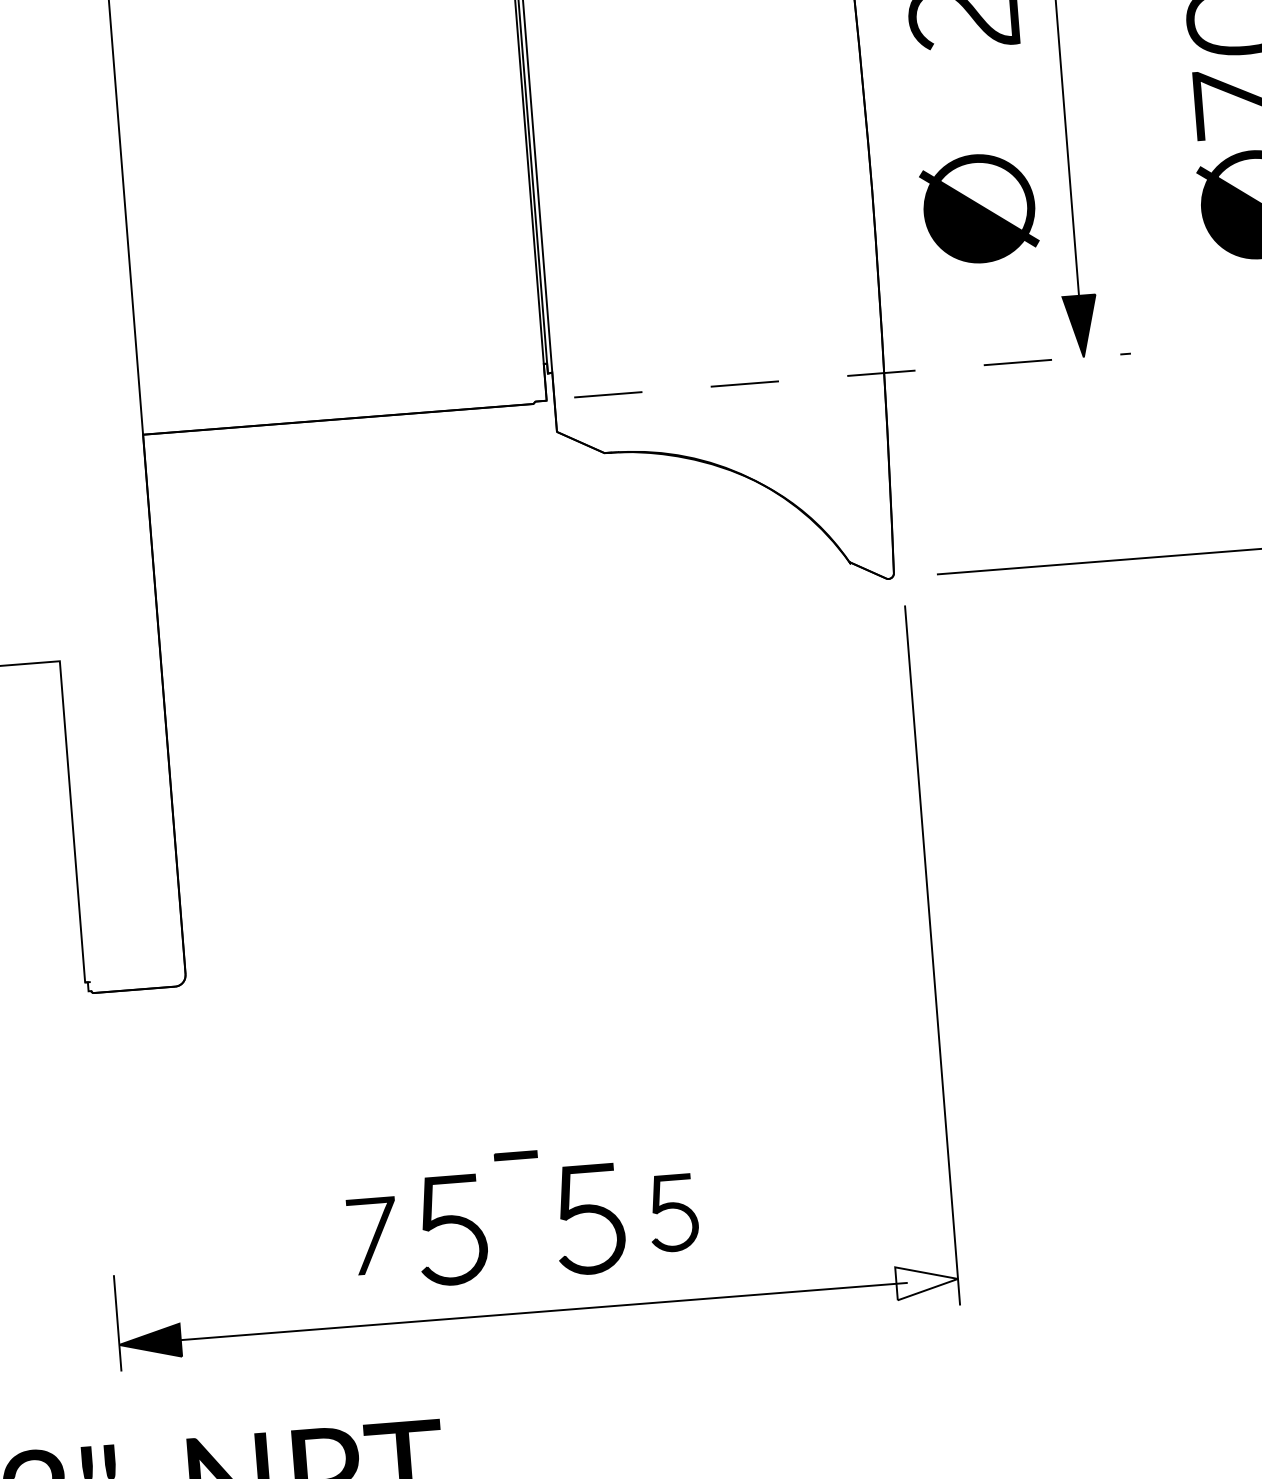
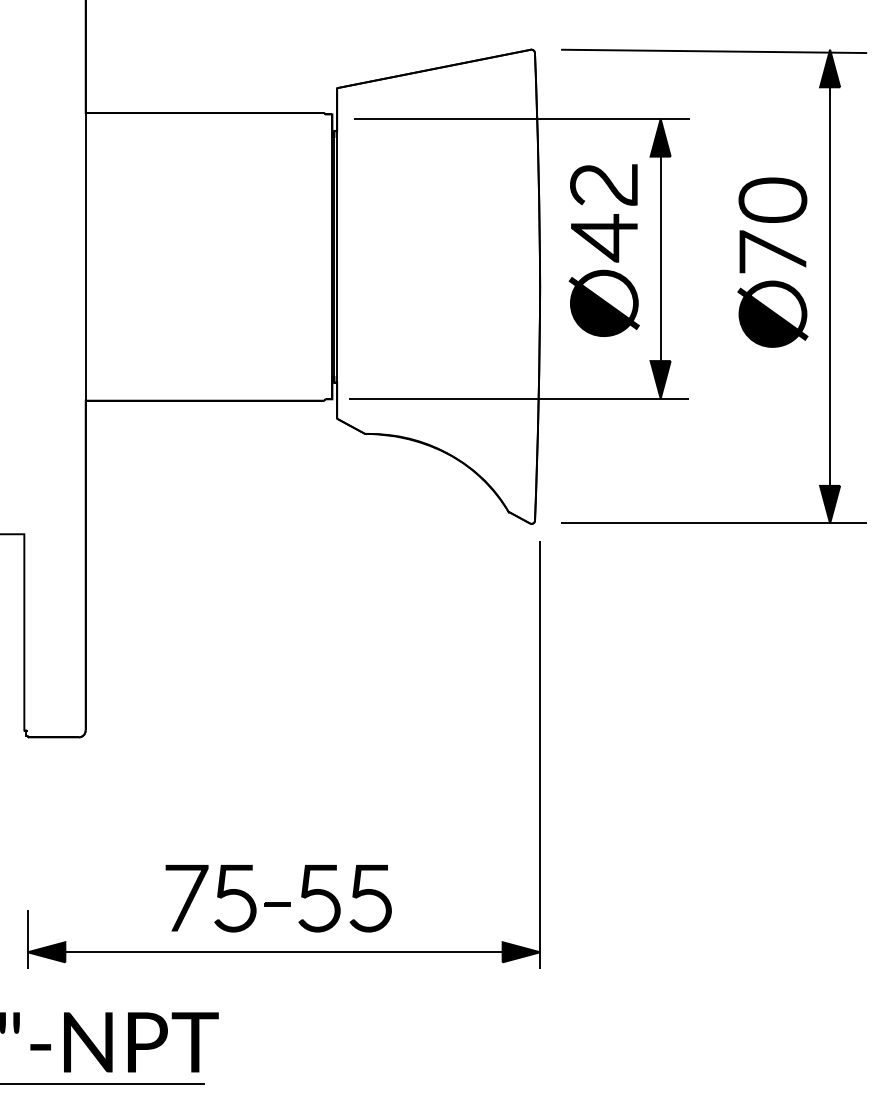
part: (971, 102) -> (604, 238), added
line: (852, 375) -> (519, 398), dashed -> solid
line: (515, 1156) -> (277, 904), moved
part: (673, 1212) -> (370, 898), size x1.43
part: (372, 1236) -> (186, 898), size x1.43
fill: (927, 1281) -> (521, 952), added

